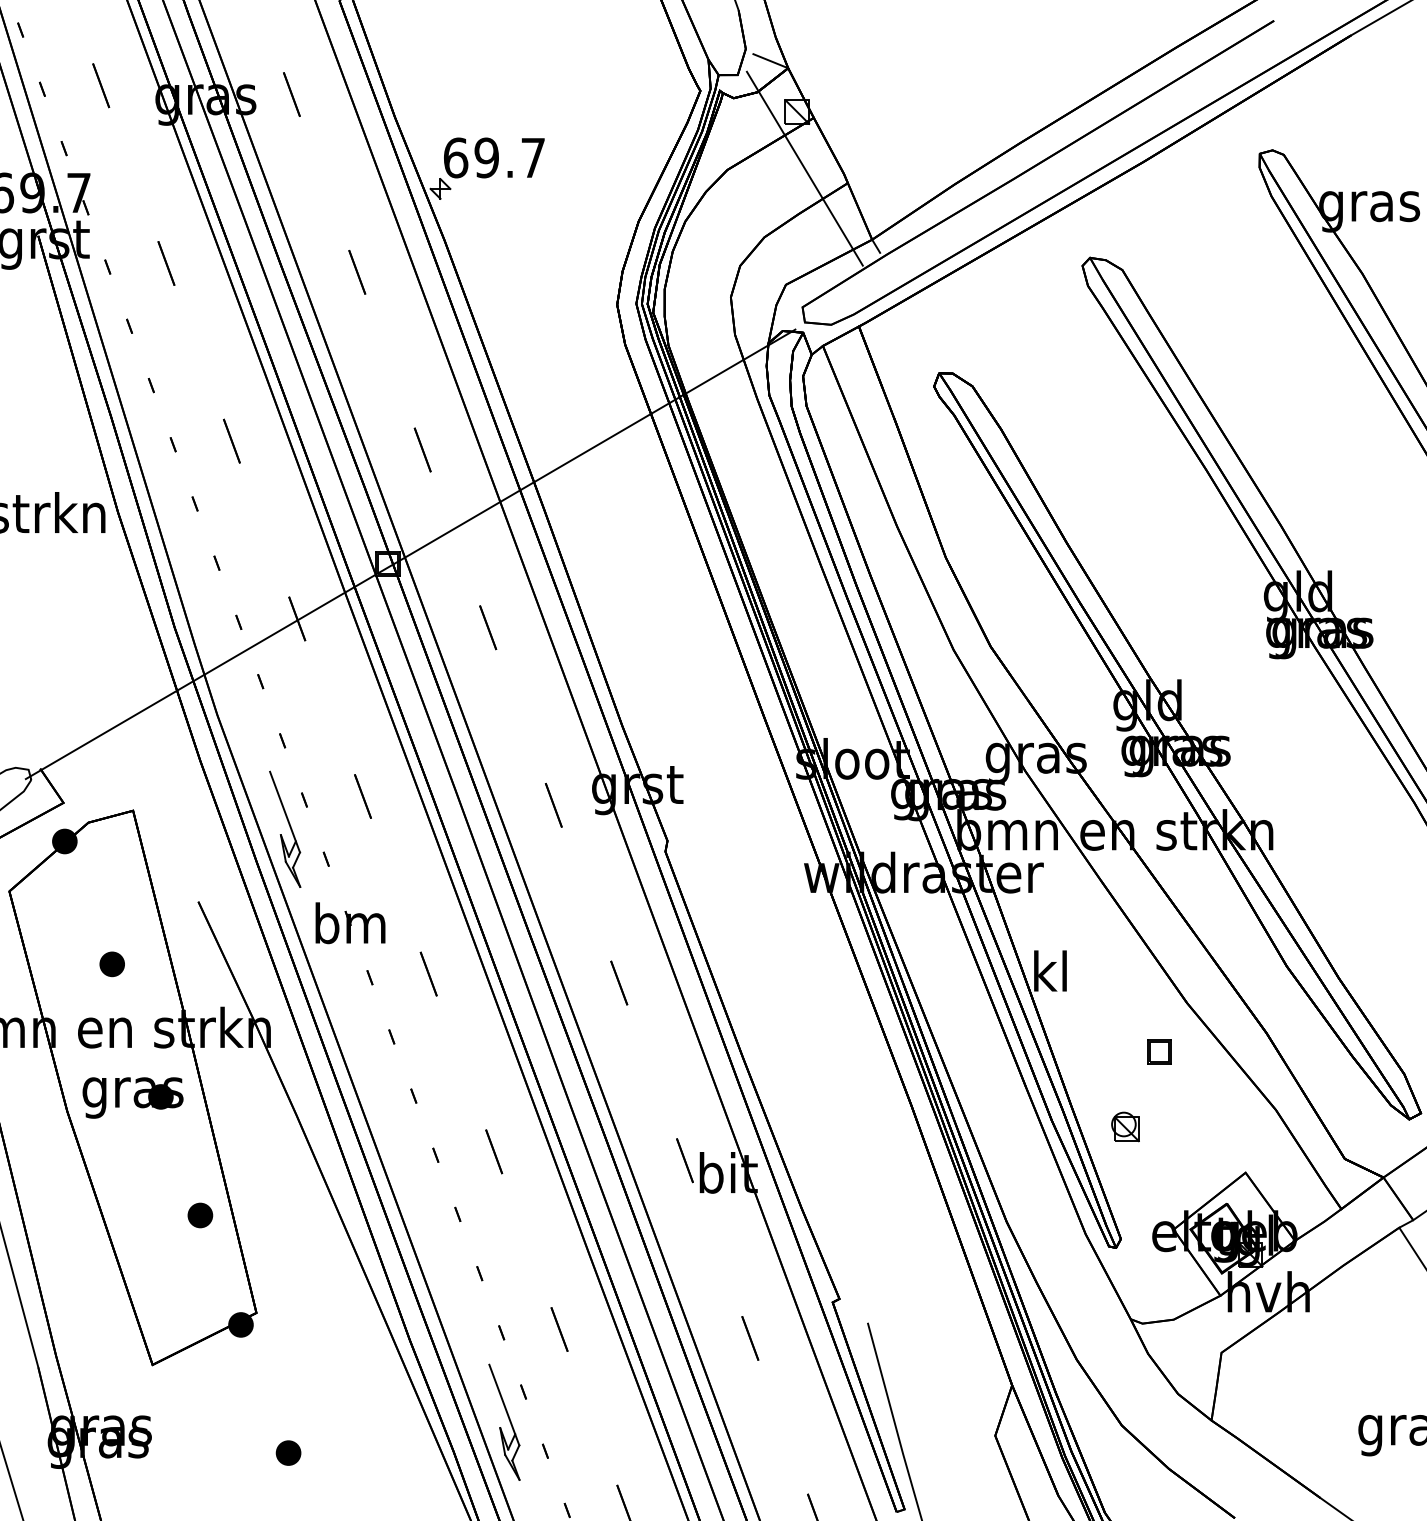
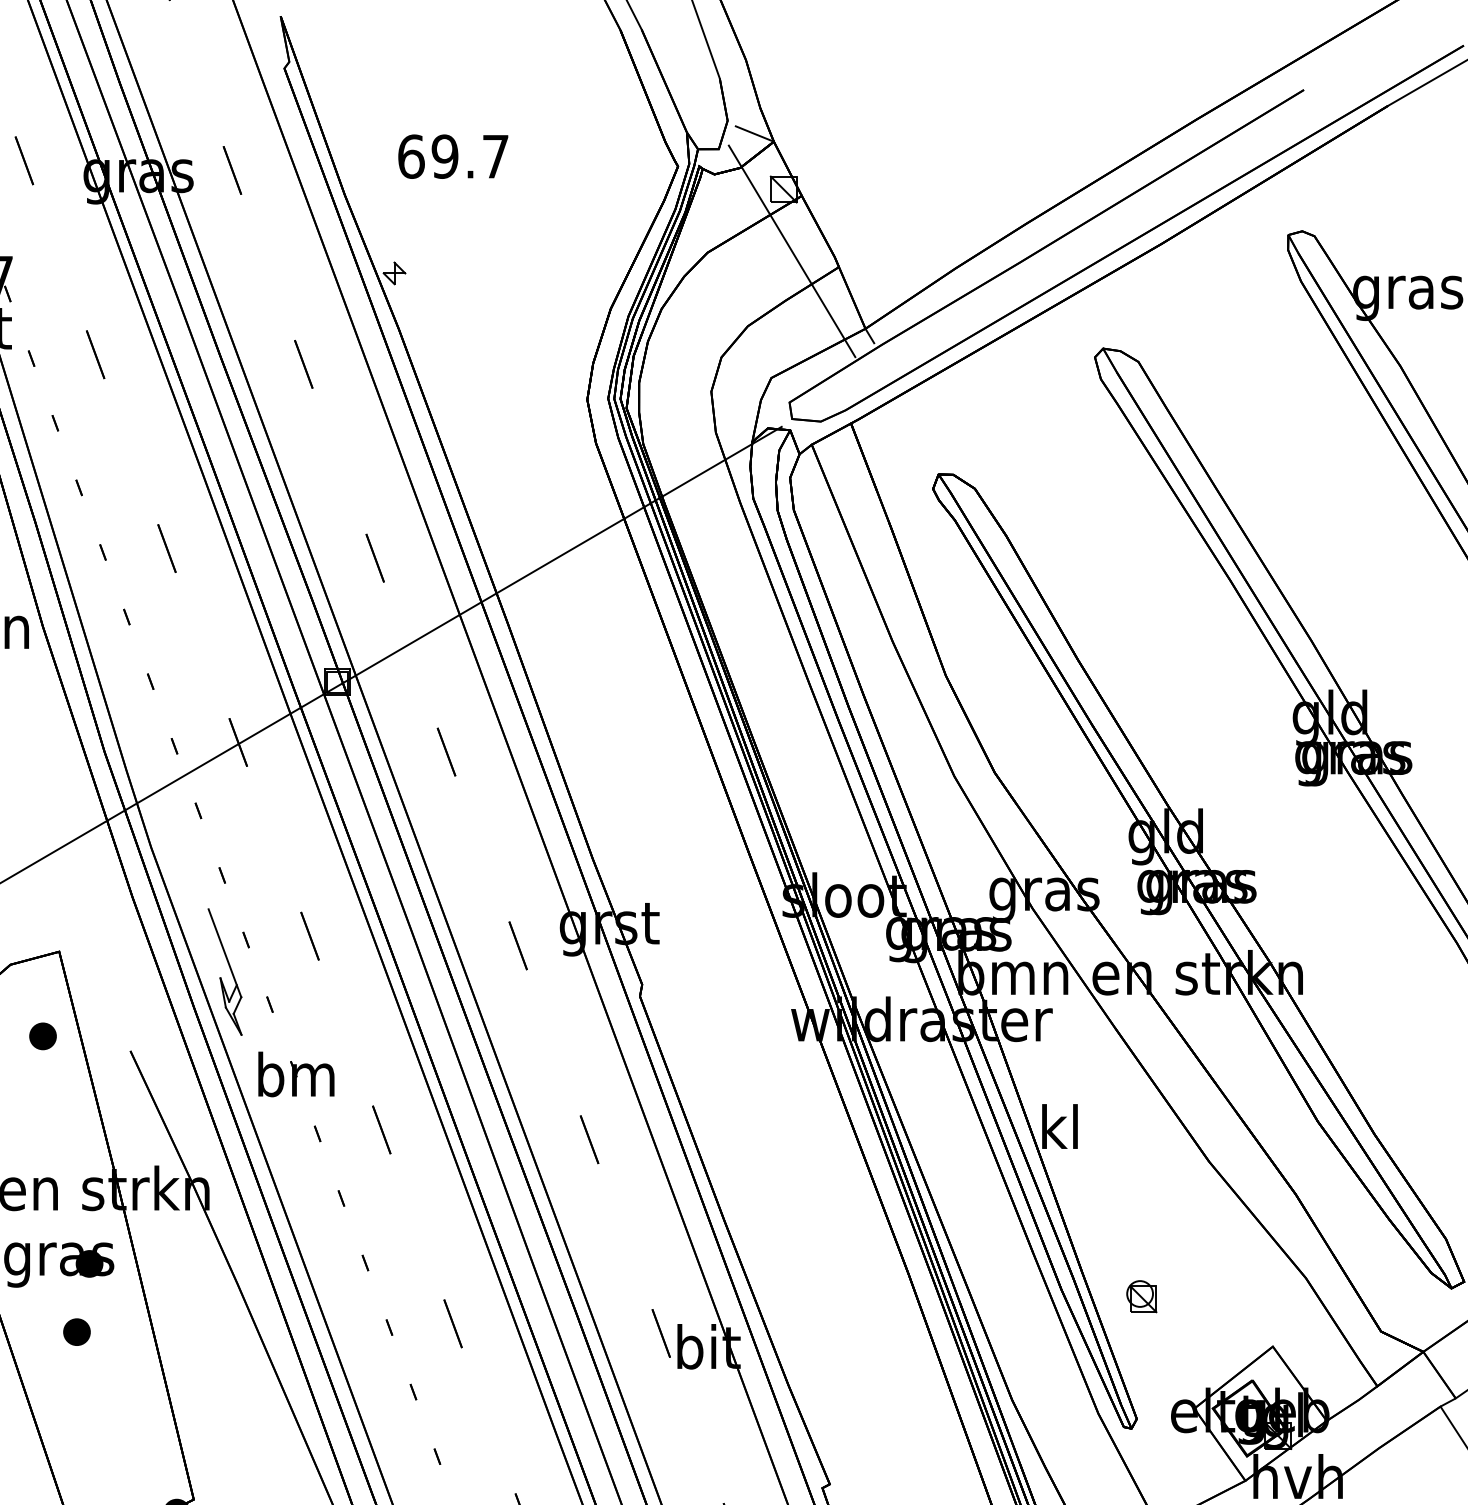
text: (494, 157) -> (453, 156), moved
part: (111, 964) -> (42, 1036), moved
part: (1159, 1051) -> (1178, 1214), removed
part: (200, 1215) -> (77, 1332), moved

